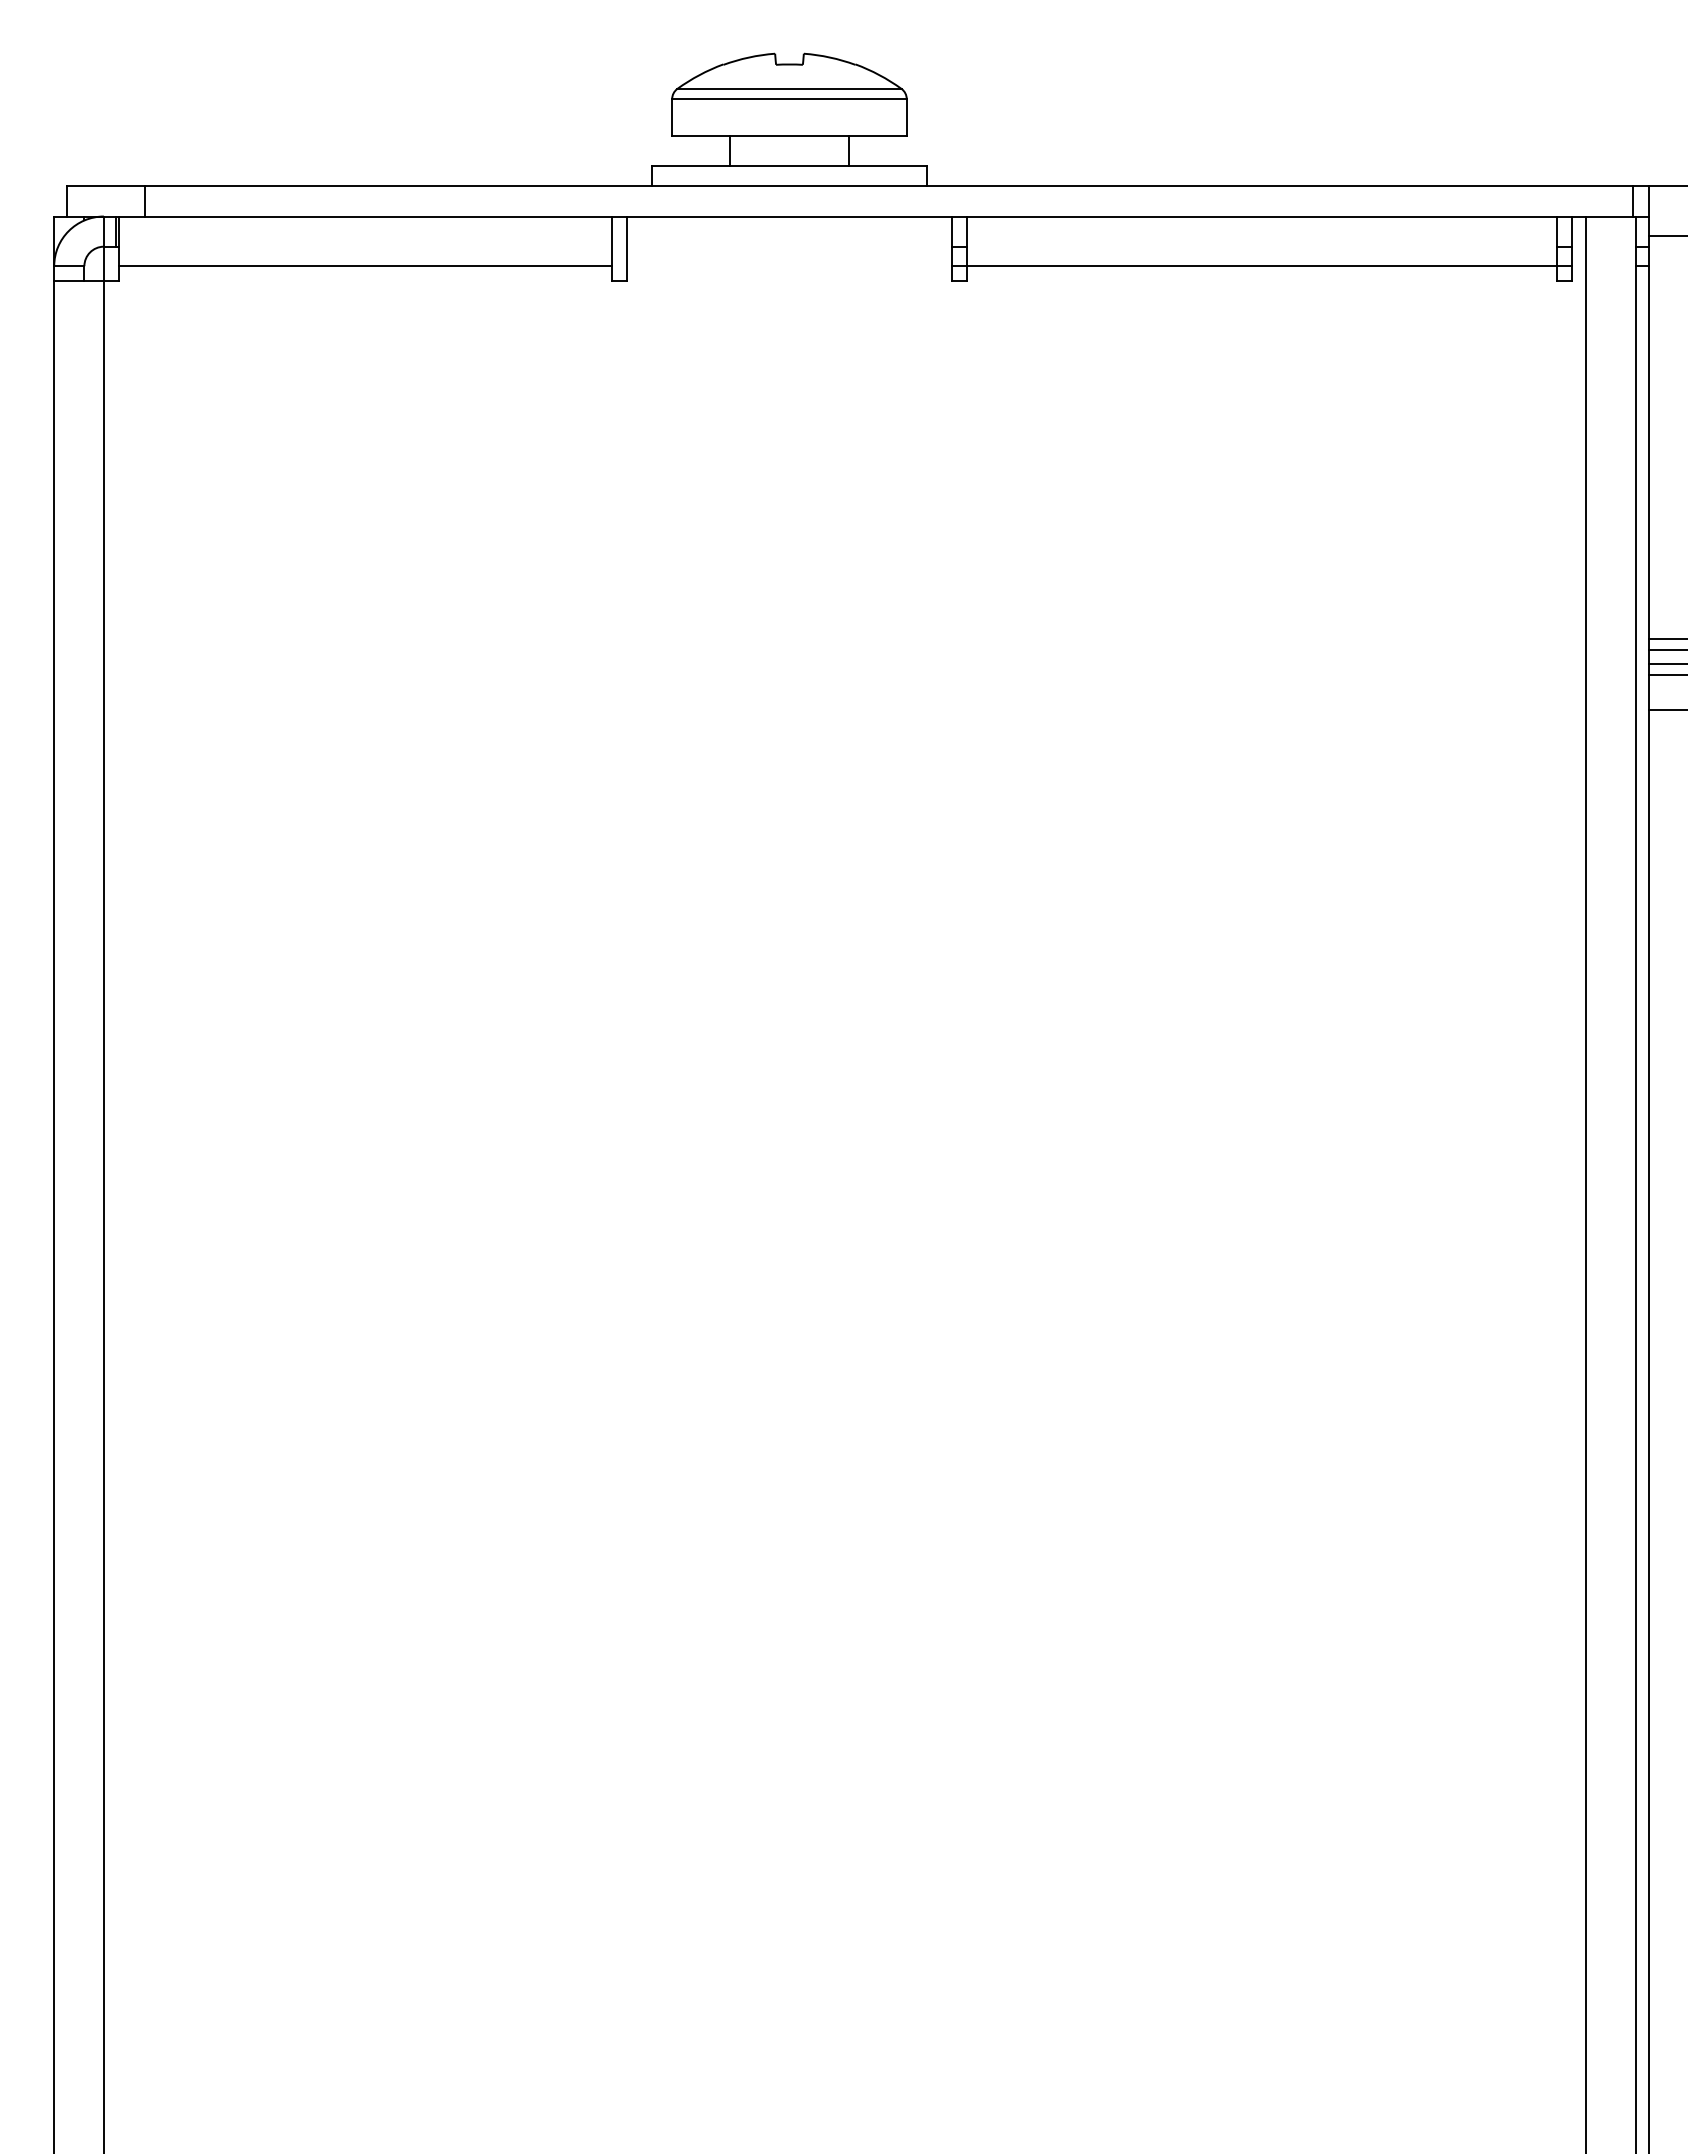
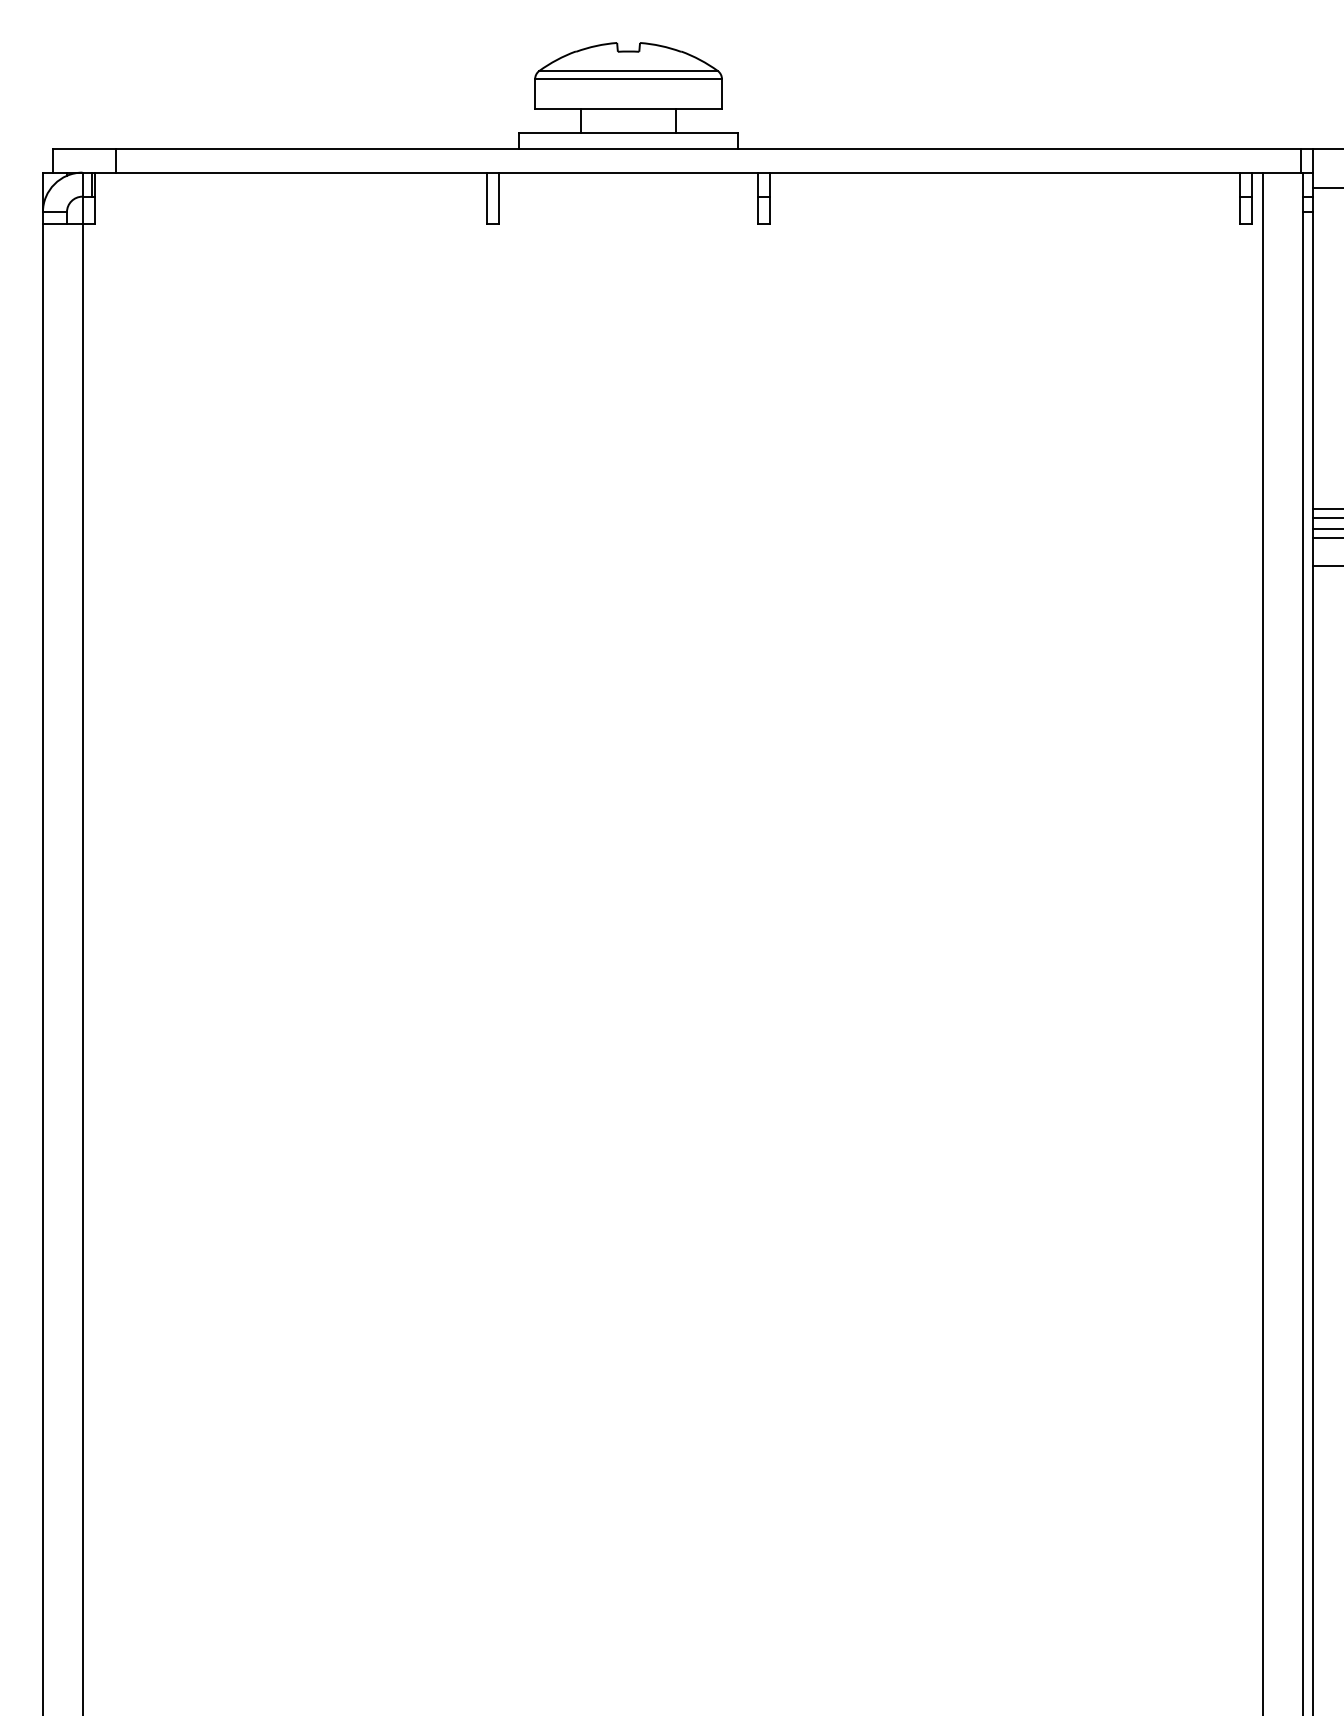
line: (364, 266) -> (290, 212), removed
line: (1262, 266) -> (1005, 212), removed

